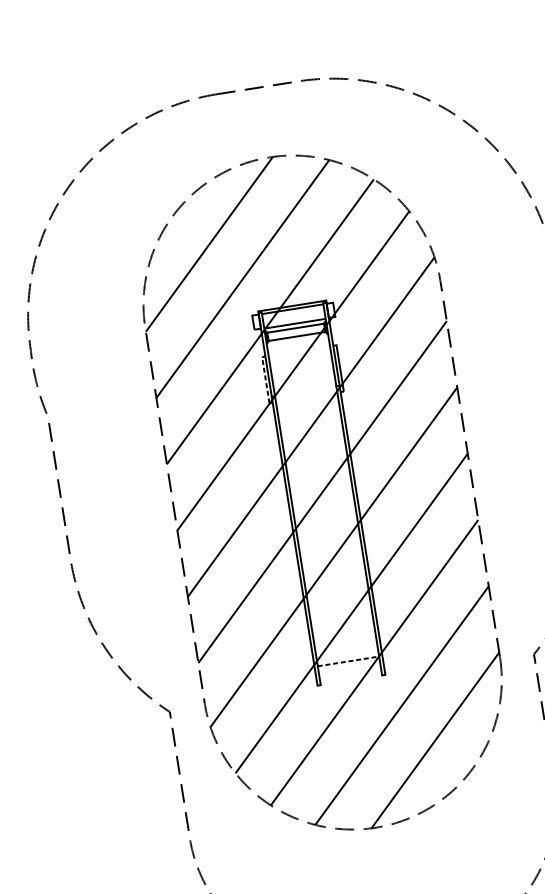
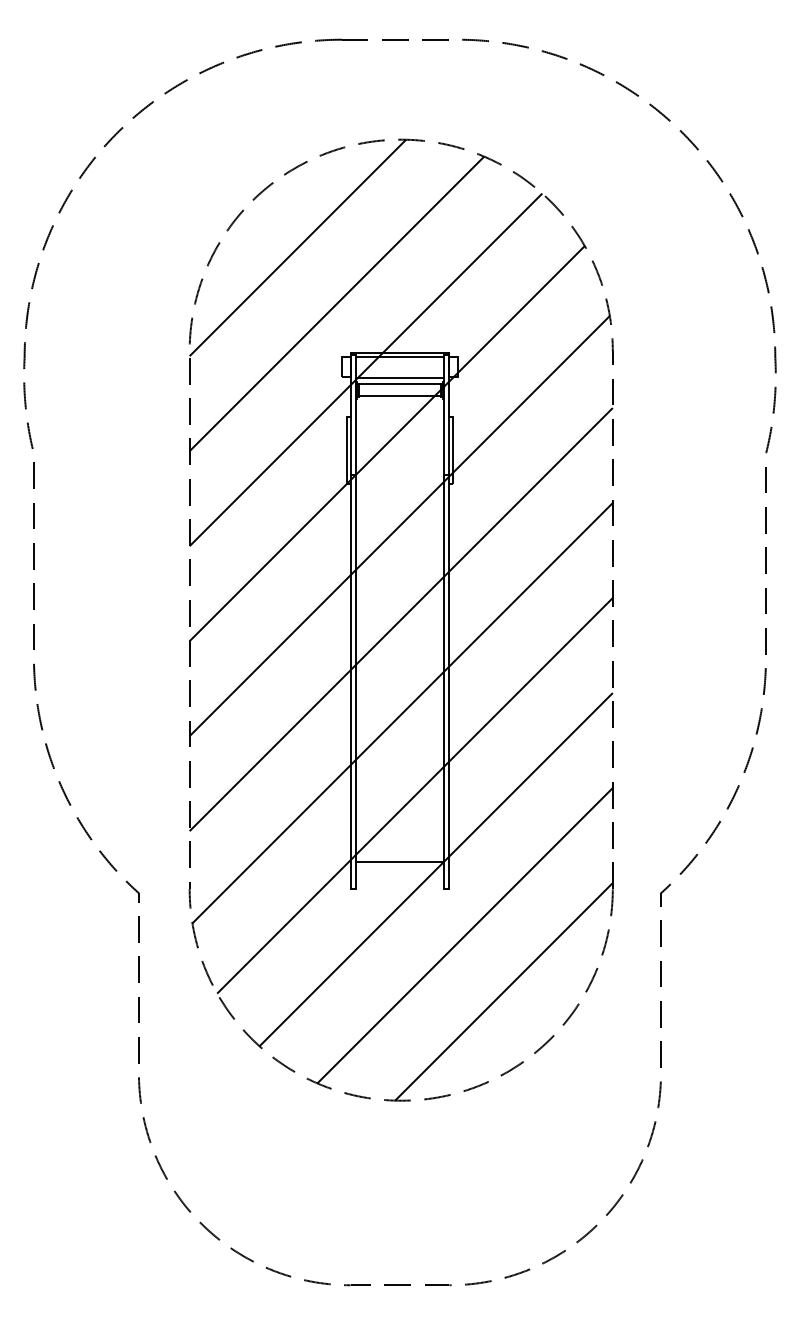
line: (265, 378) -> (346, 447), dashed -> solid
line: (348, 661) -> (400, 862), dashed -> solid

